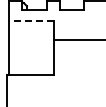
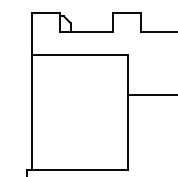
line: (30, 20) -> (78, 53), dashed -> solid

